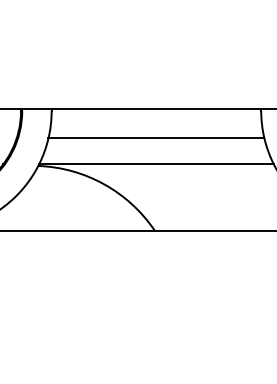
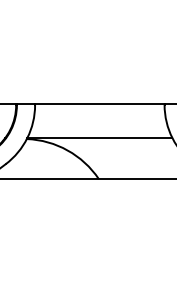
line: (155, 139) -> (99, 122), removed

